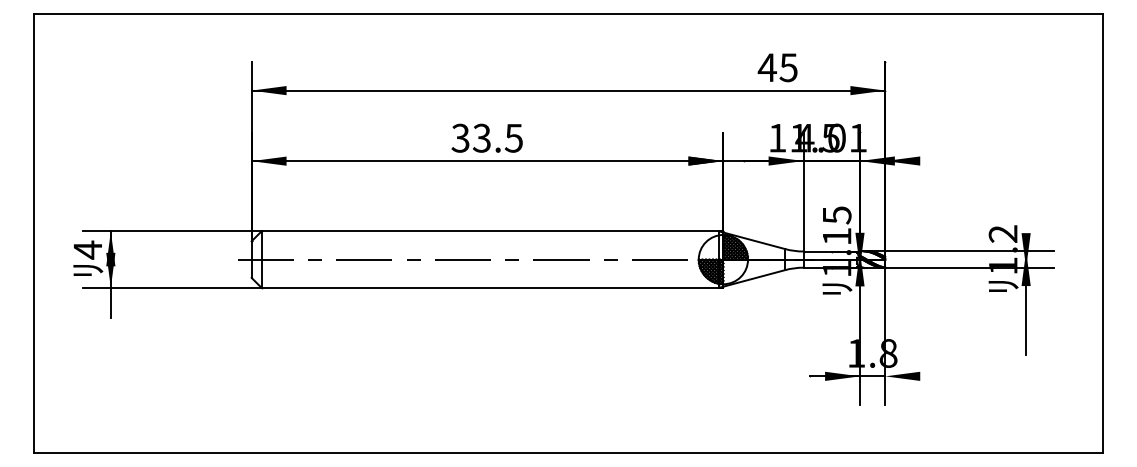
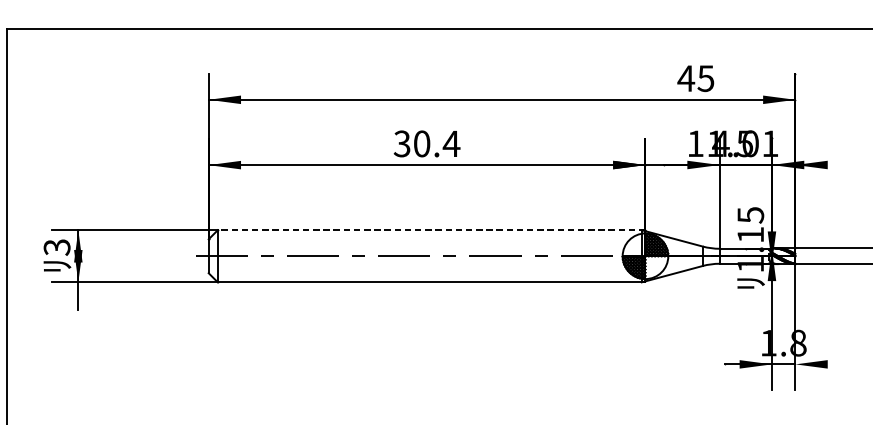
text: (498, 137) -> (437, 143), 33.5 -> 30.4
line: (492, 231) -> (431, 230), solid -> dashed
text: (87, 249) -> (56, 246), 4 -> 3

